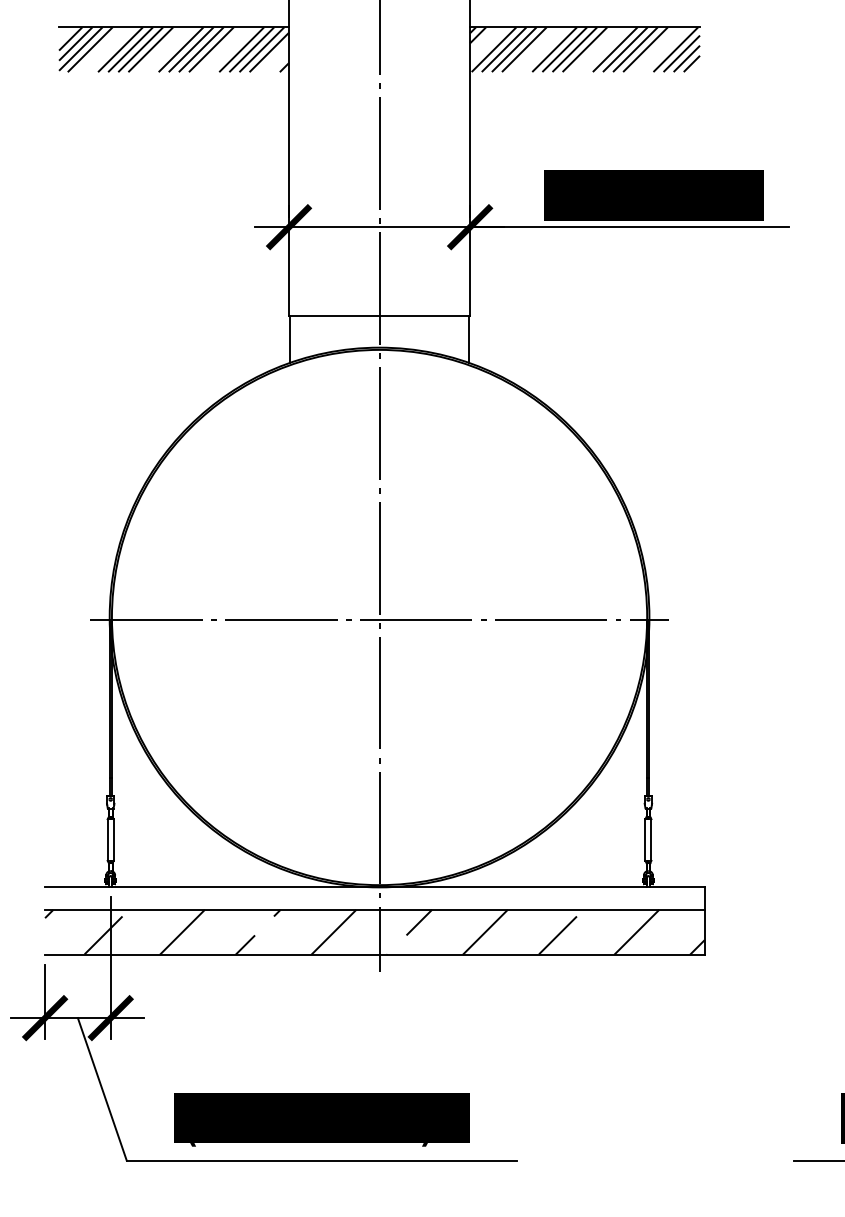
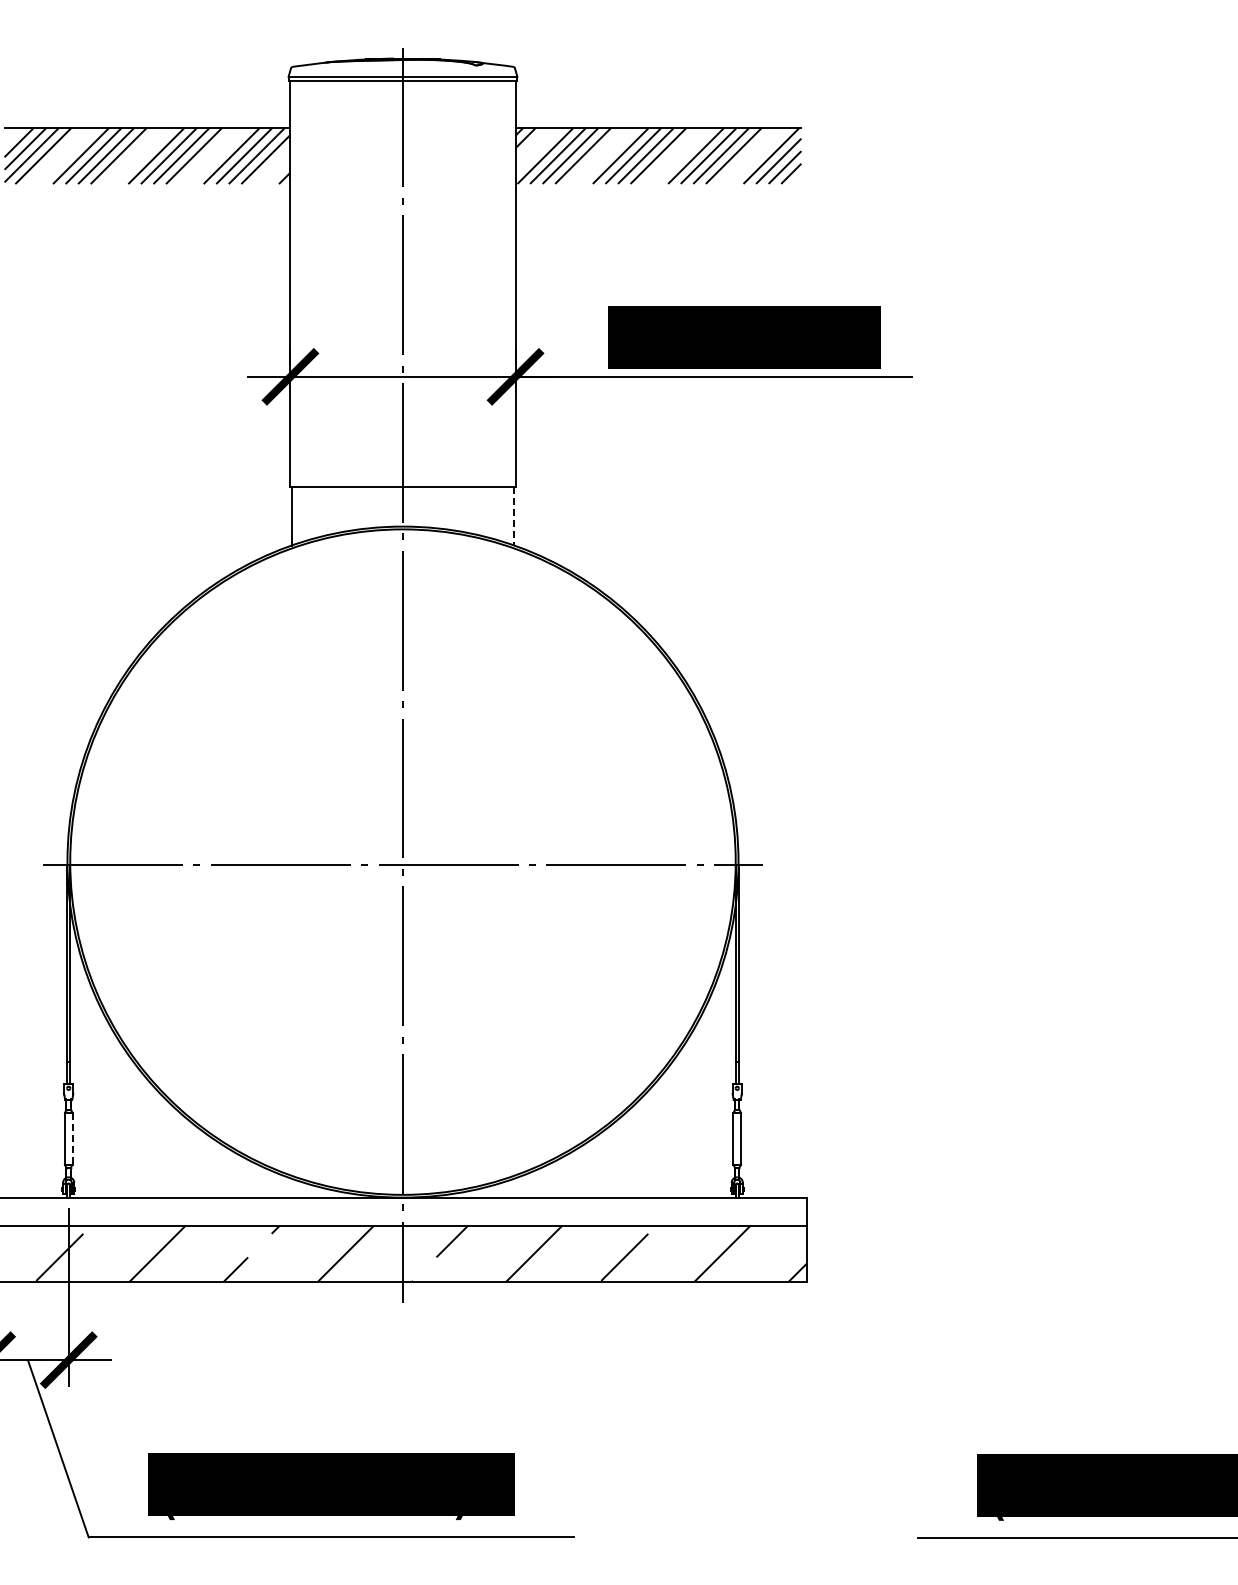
line: (469, 339) -> (514, 516), solid -> dashed
line: (113, 839) -> (72, 1138), solid -> dashed

